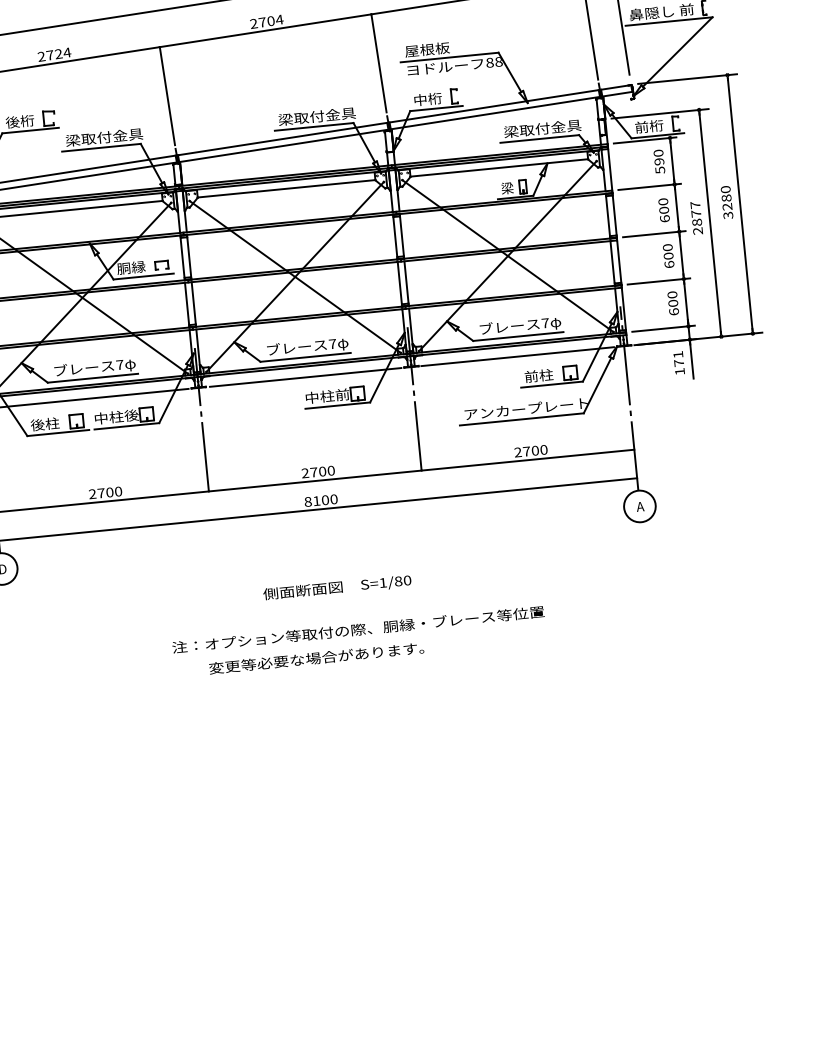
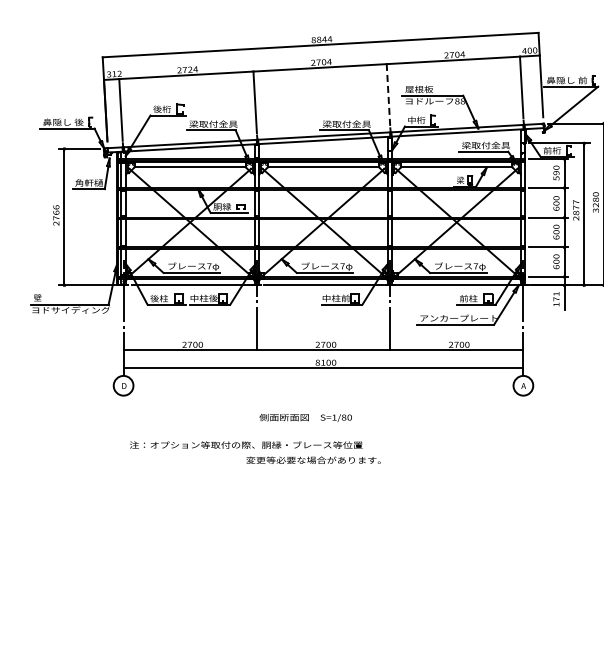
line: (379, 64) -> (388, 95), solid -> dashed
text: (336, 587) -> (305, 417), moved
text: (358, 628) -> (246, 444), moved

